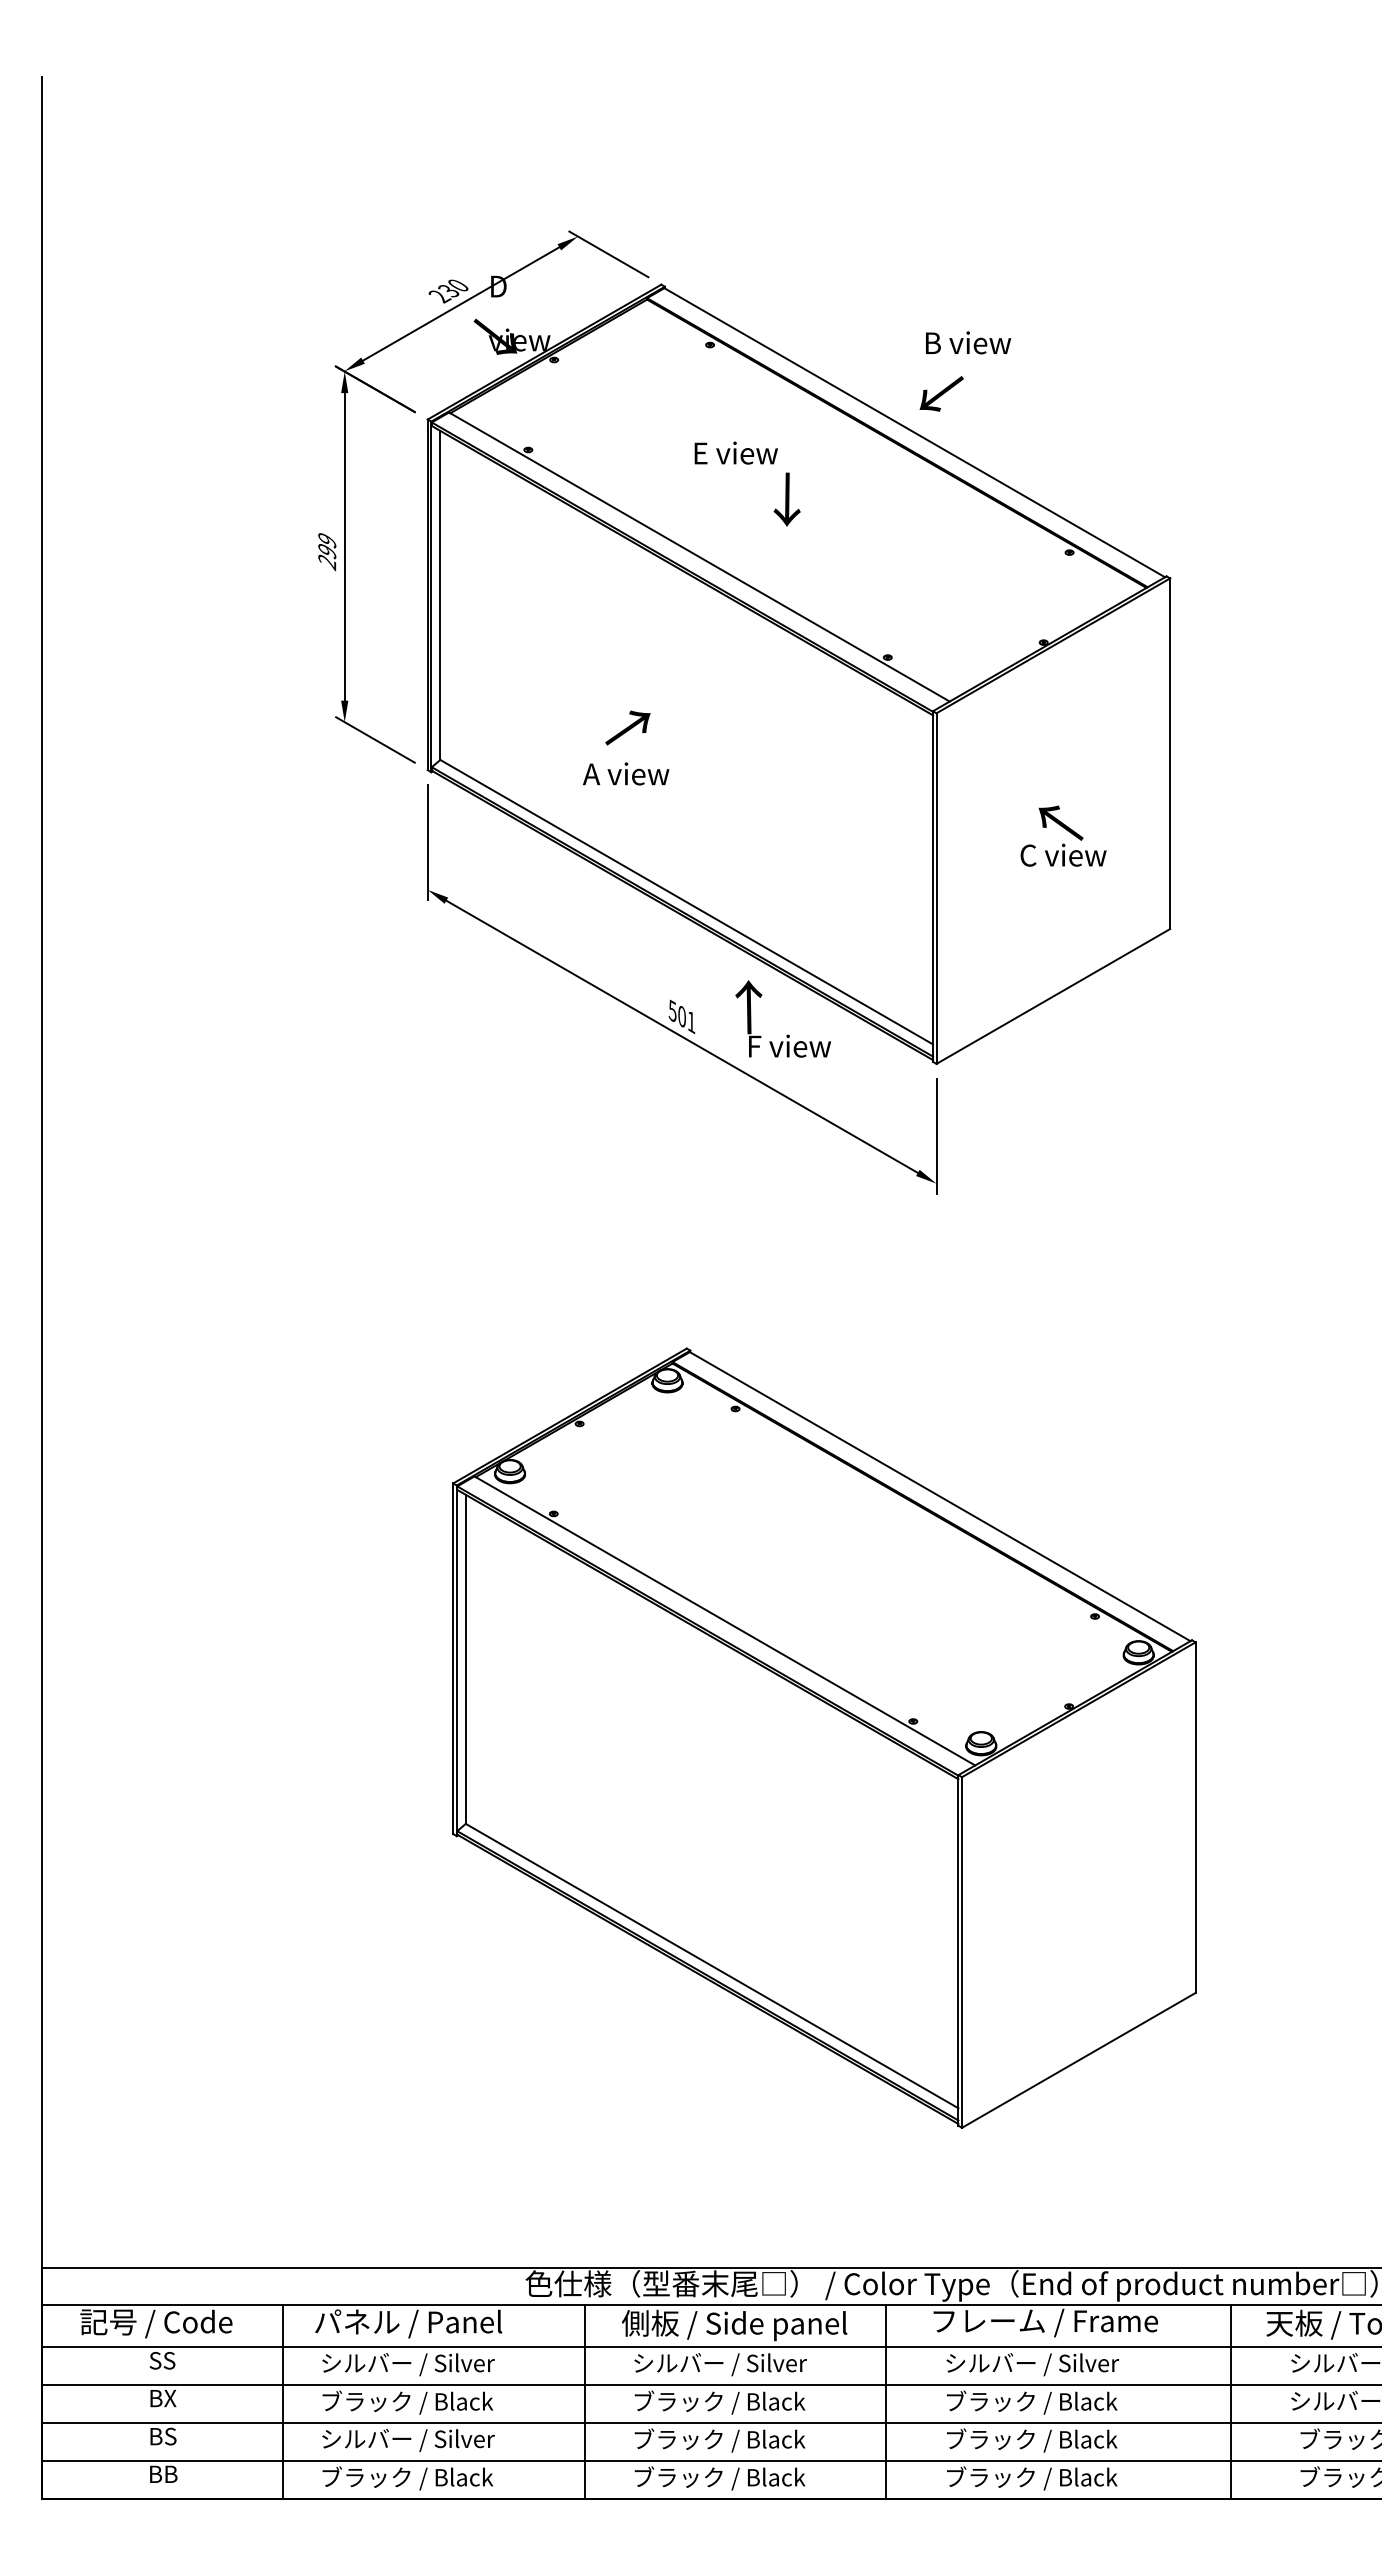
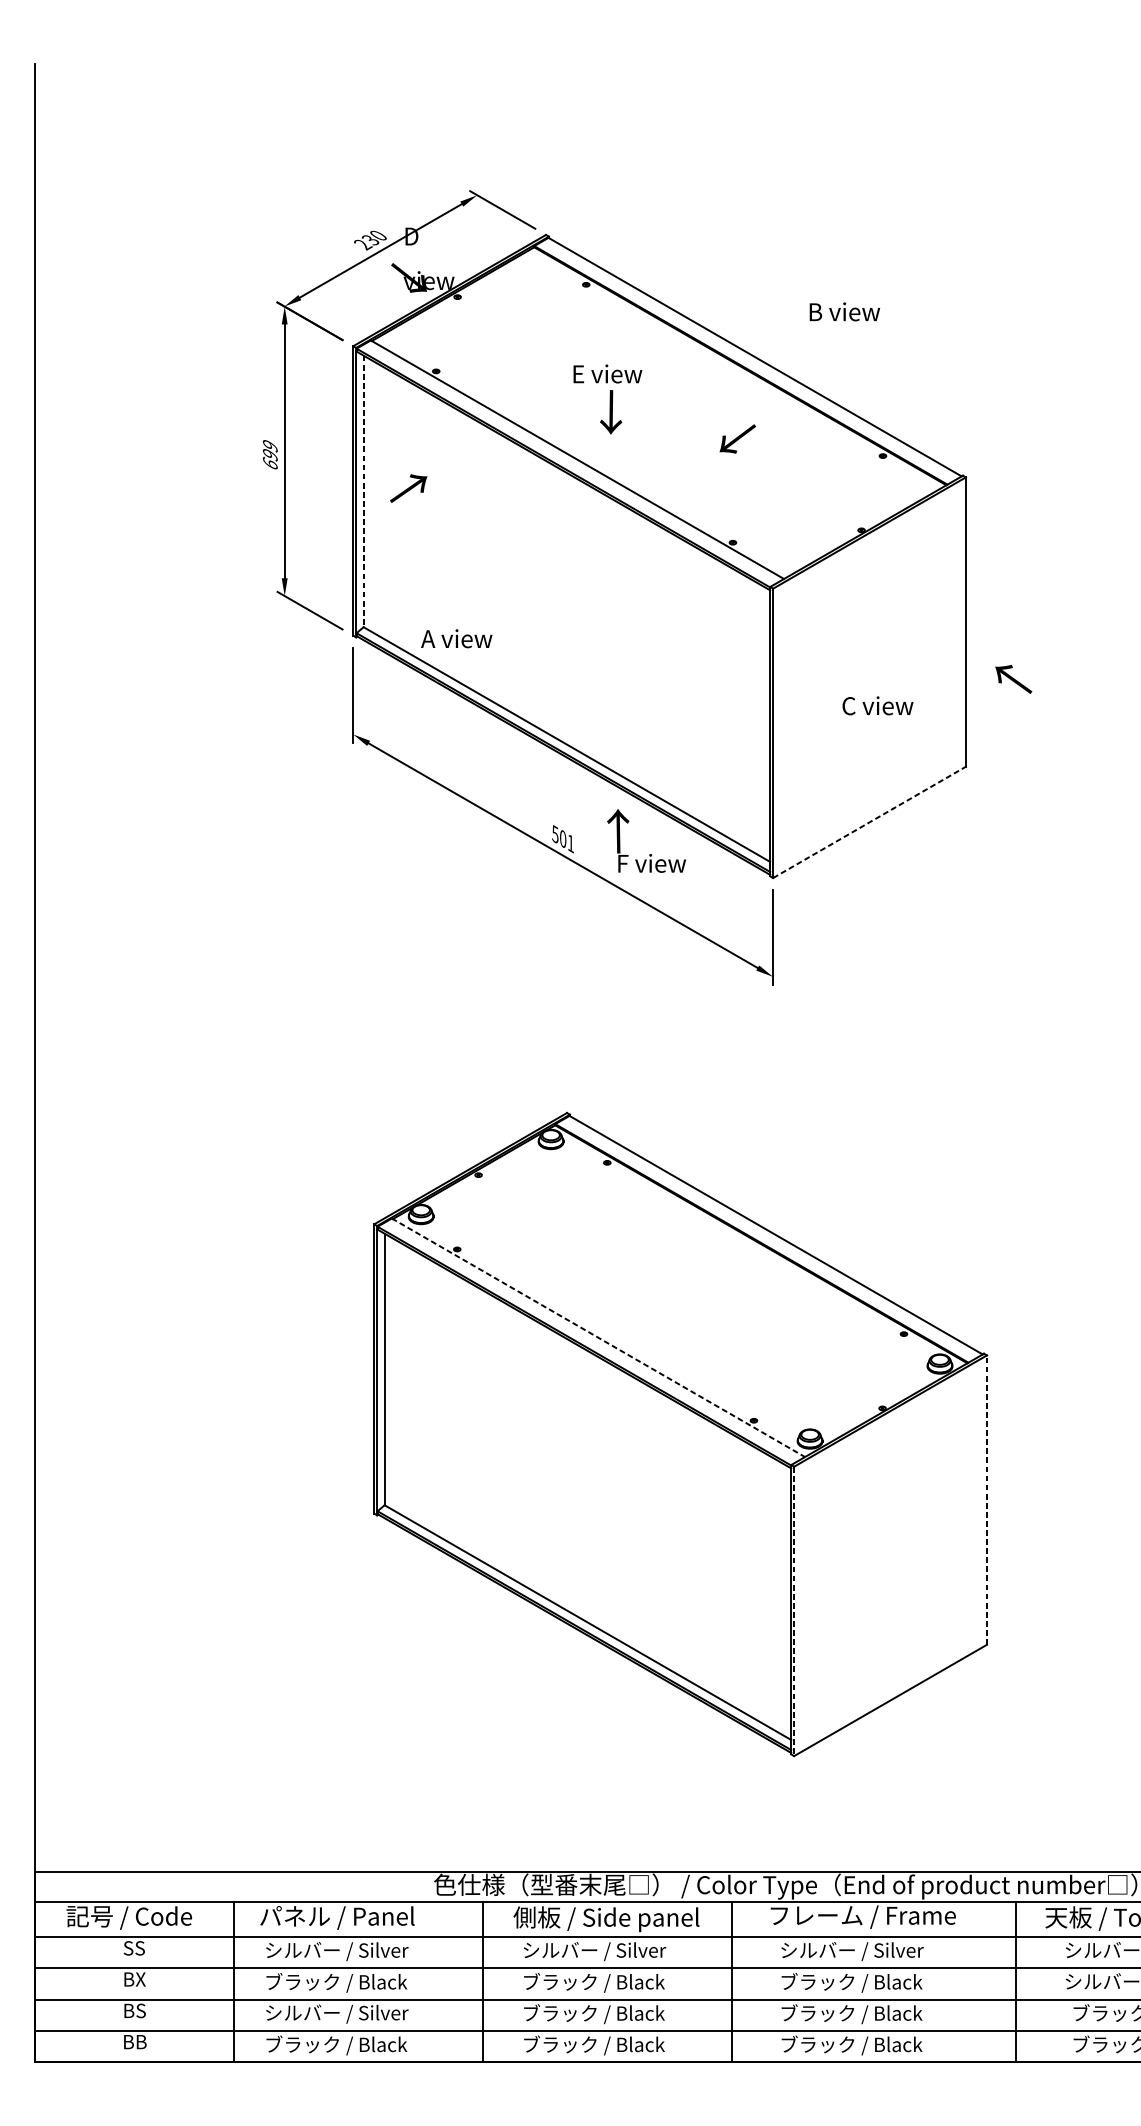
text: (968, 342) -> (844, 311), moved
text: (941, 393) -> (737, 438), moved
text: (786, 499) -> (610, 412), moved
text: (327, 562) -> (270, 464), 299 -> 699
line: (440, 595) -> (363, 491), solid -> dashed
text: (627, 727) -> (408, 488), moved
text: (626, 773) -> (457, 638), moved
text: (1060, 822) -> (1013, 678), moved
line: (1053, 996) -> (869, 822), solid -> dashed
line: (725, 1621) -> (598, 1338), solid -> dashed
line: (1195, 1817) -> (986, 1499), solid -> dashed
line: (962, 1953) -> (794, 1612), solid -> dashed

